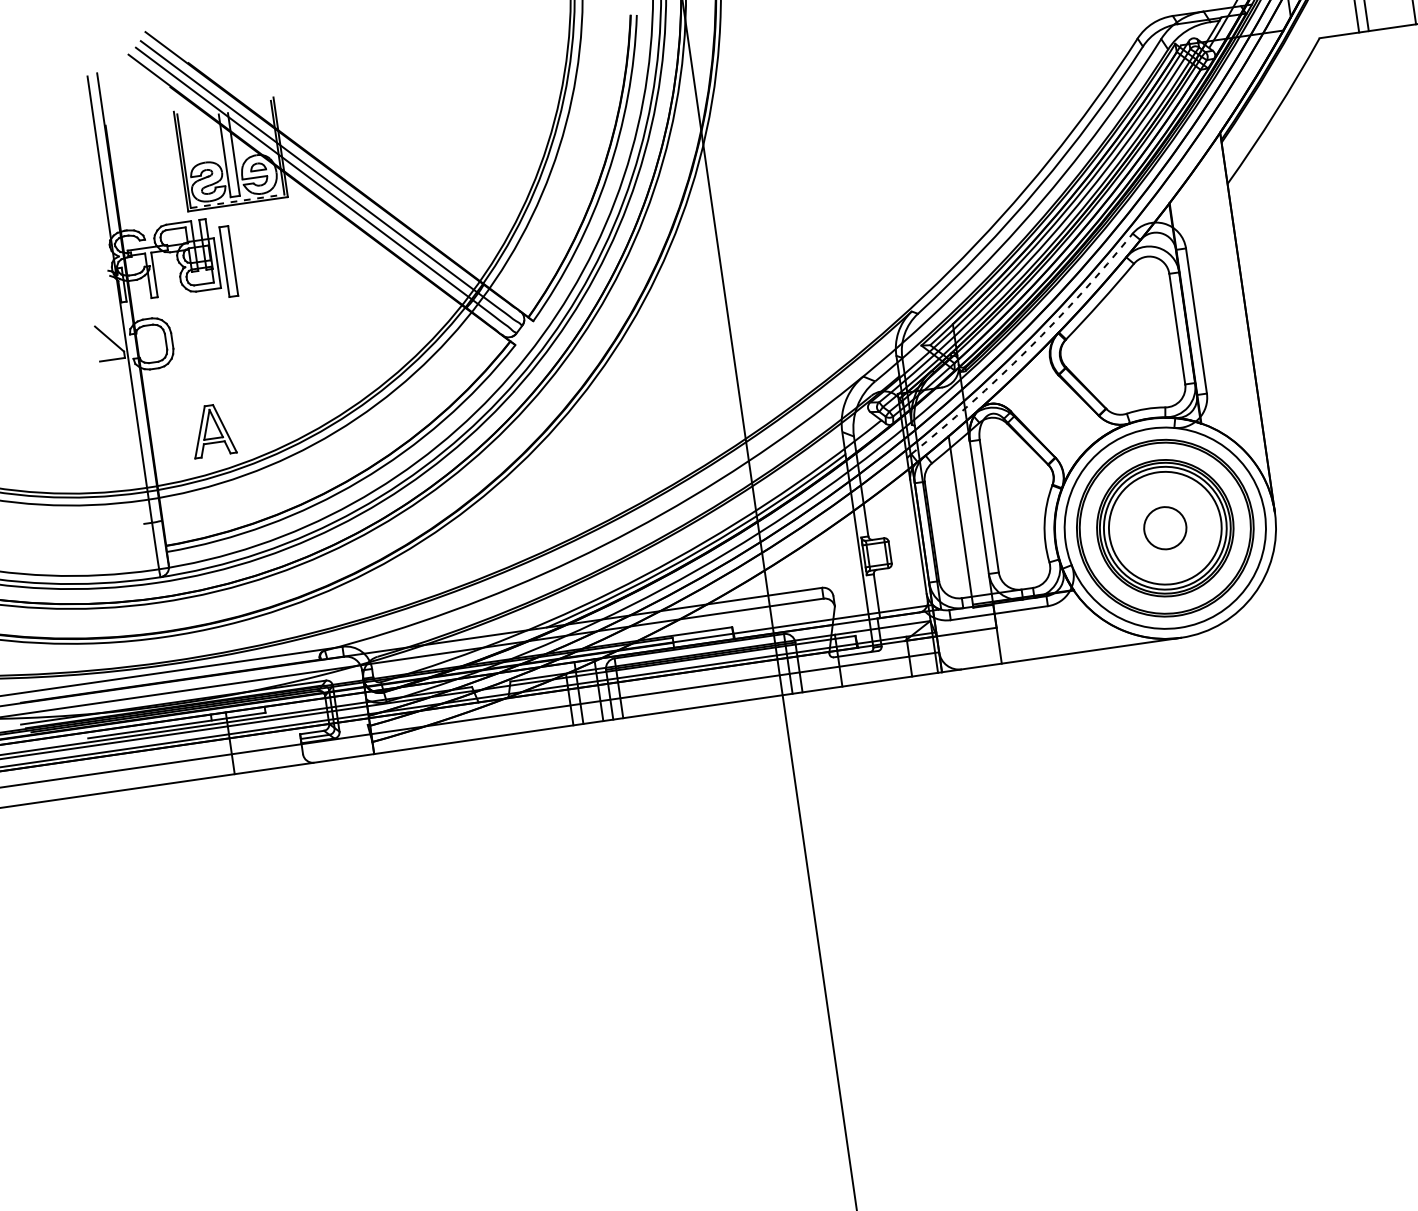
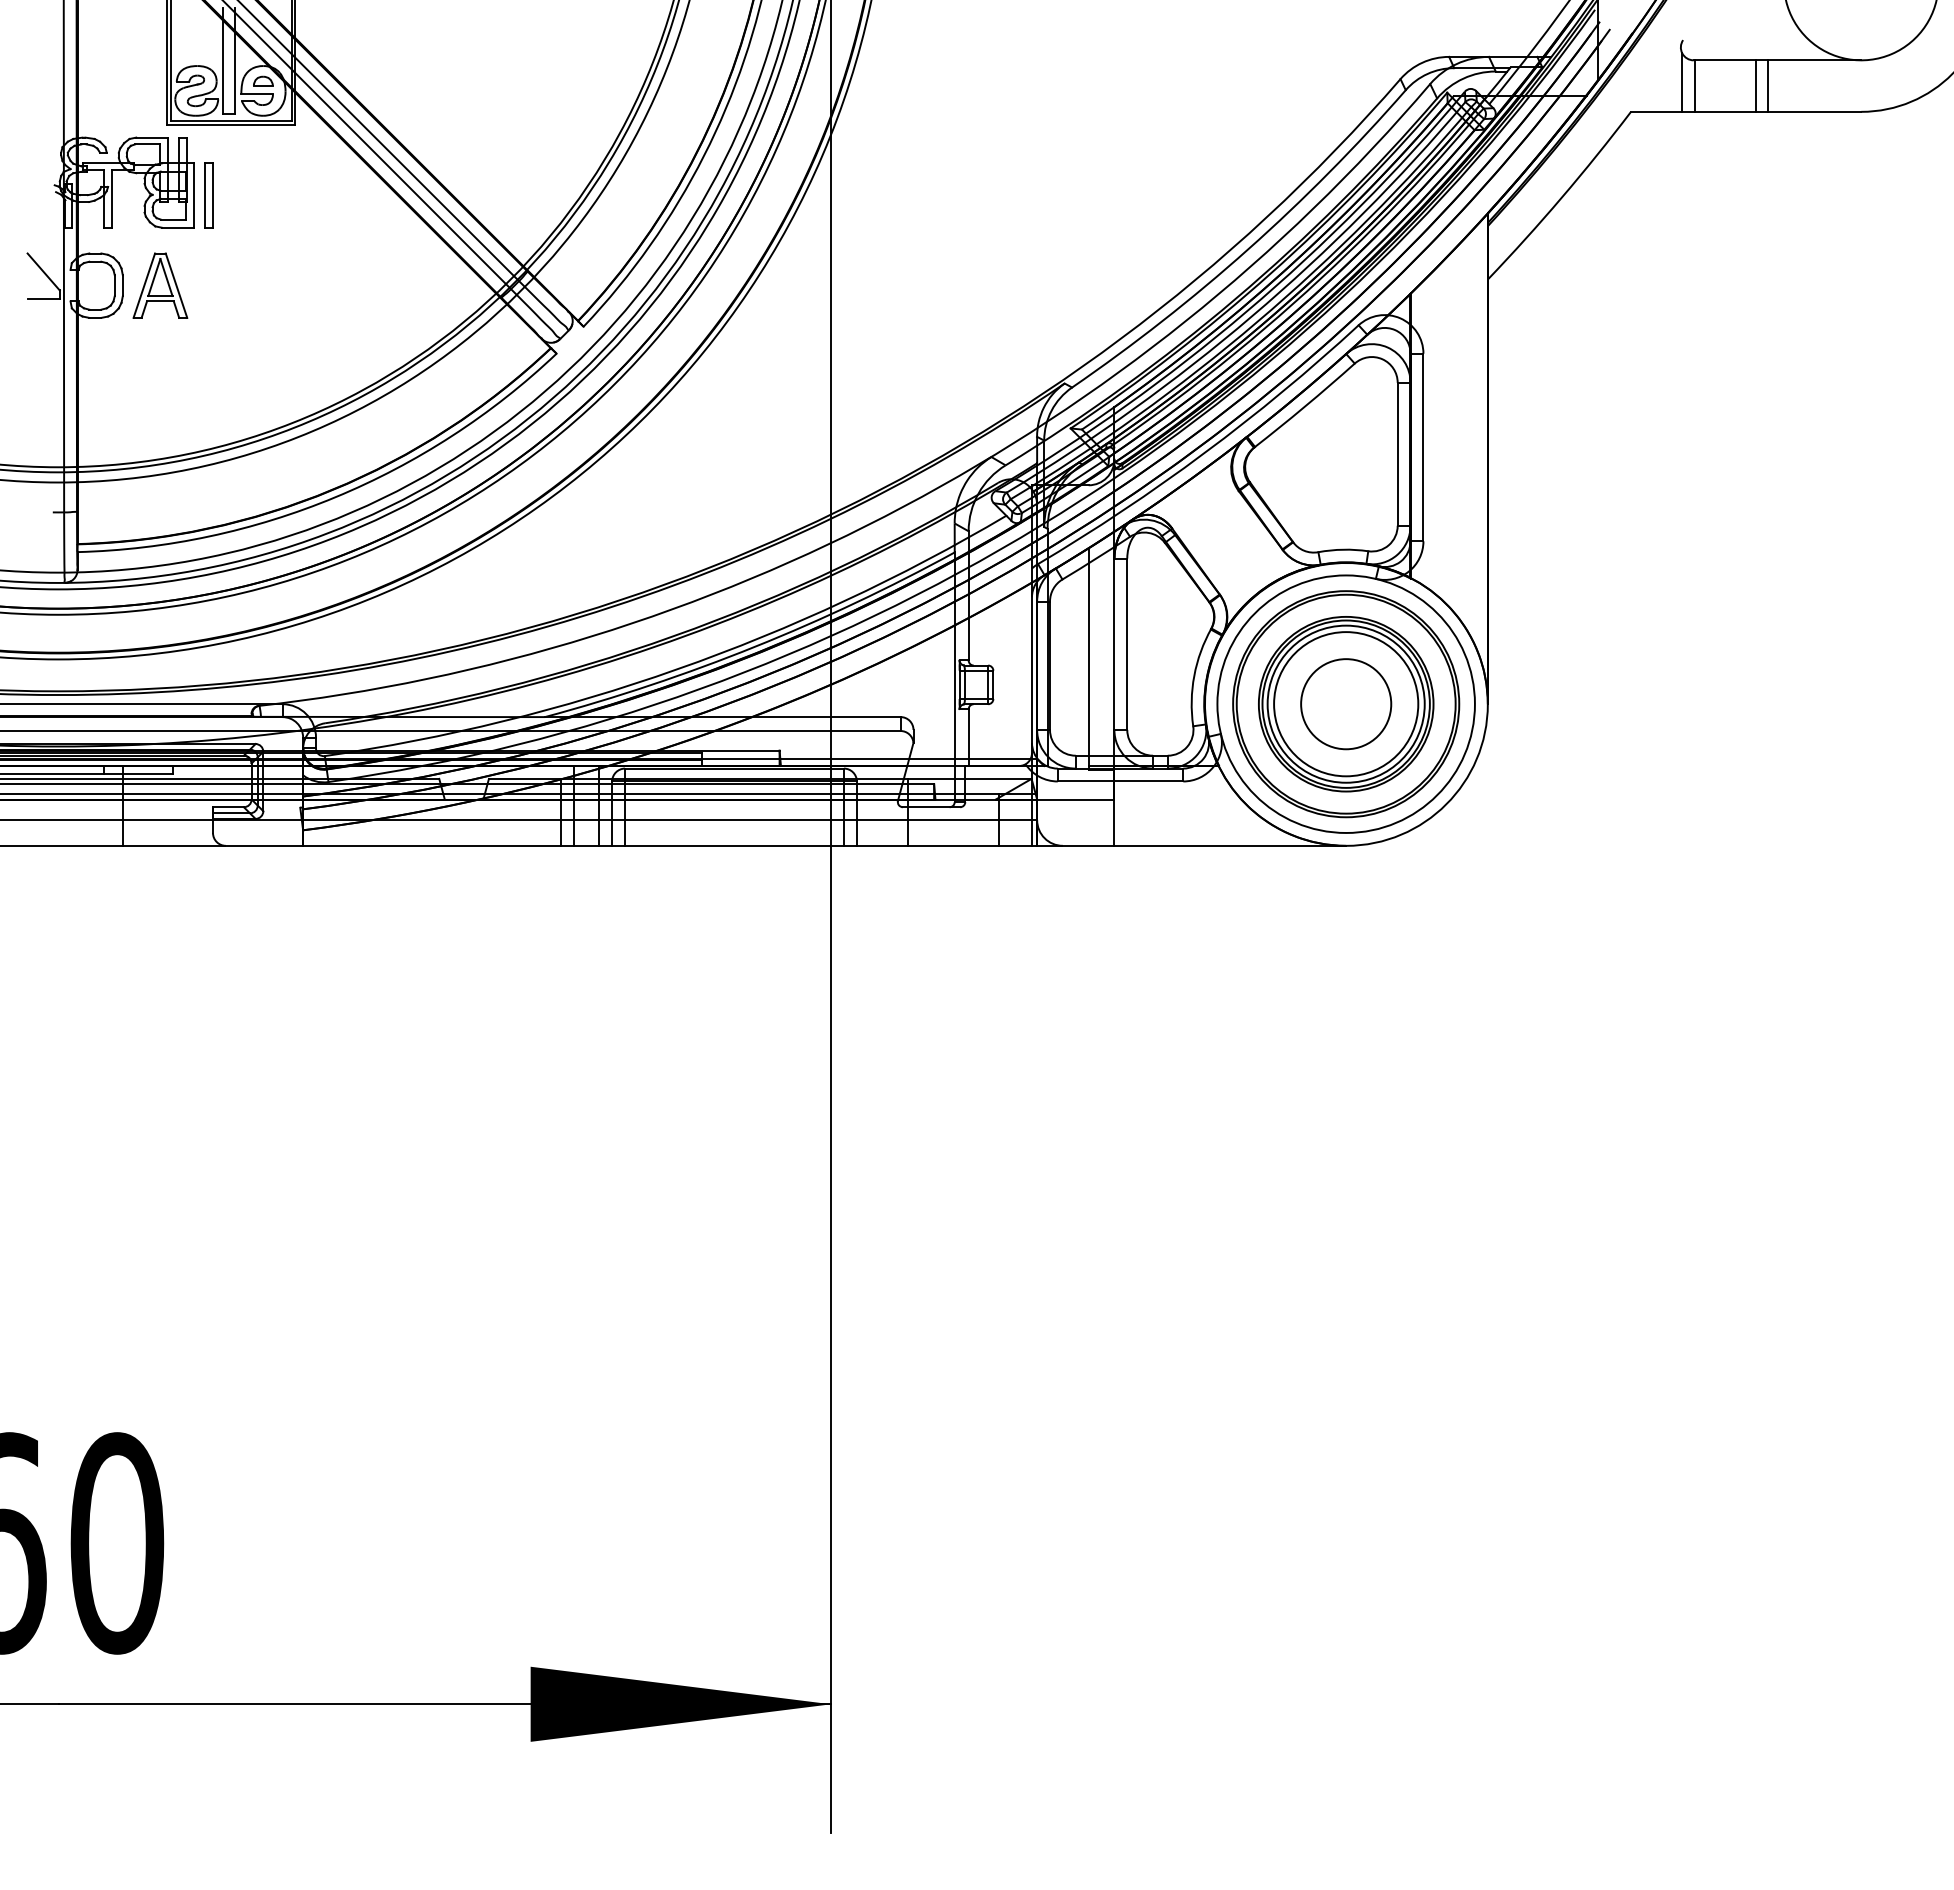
line: (237, 200) -> (231, 120), dashed -> solid
part: (228, 261) -> (208, 195), size x0.71
arc: (1027, 350) -> (1204, 453), dashed -> solid
part: (212, 430) -> (160, 285), moved
circle: (1165, 528) -> (1346, 704), size x1.67

